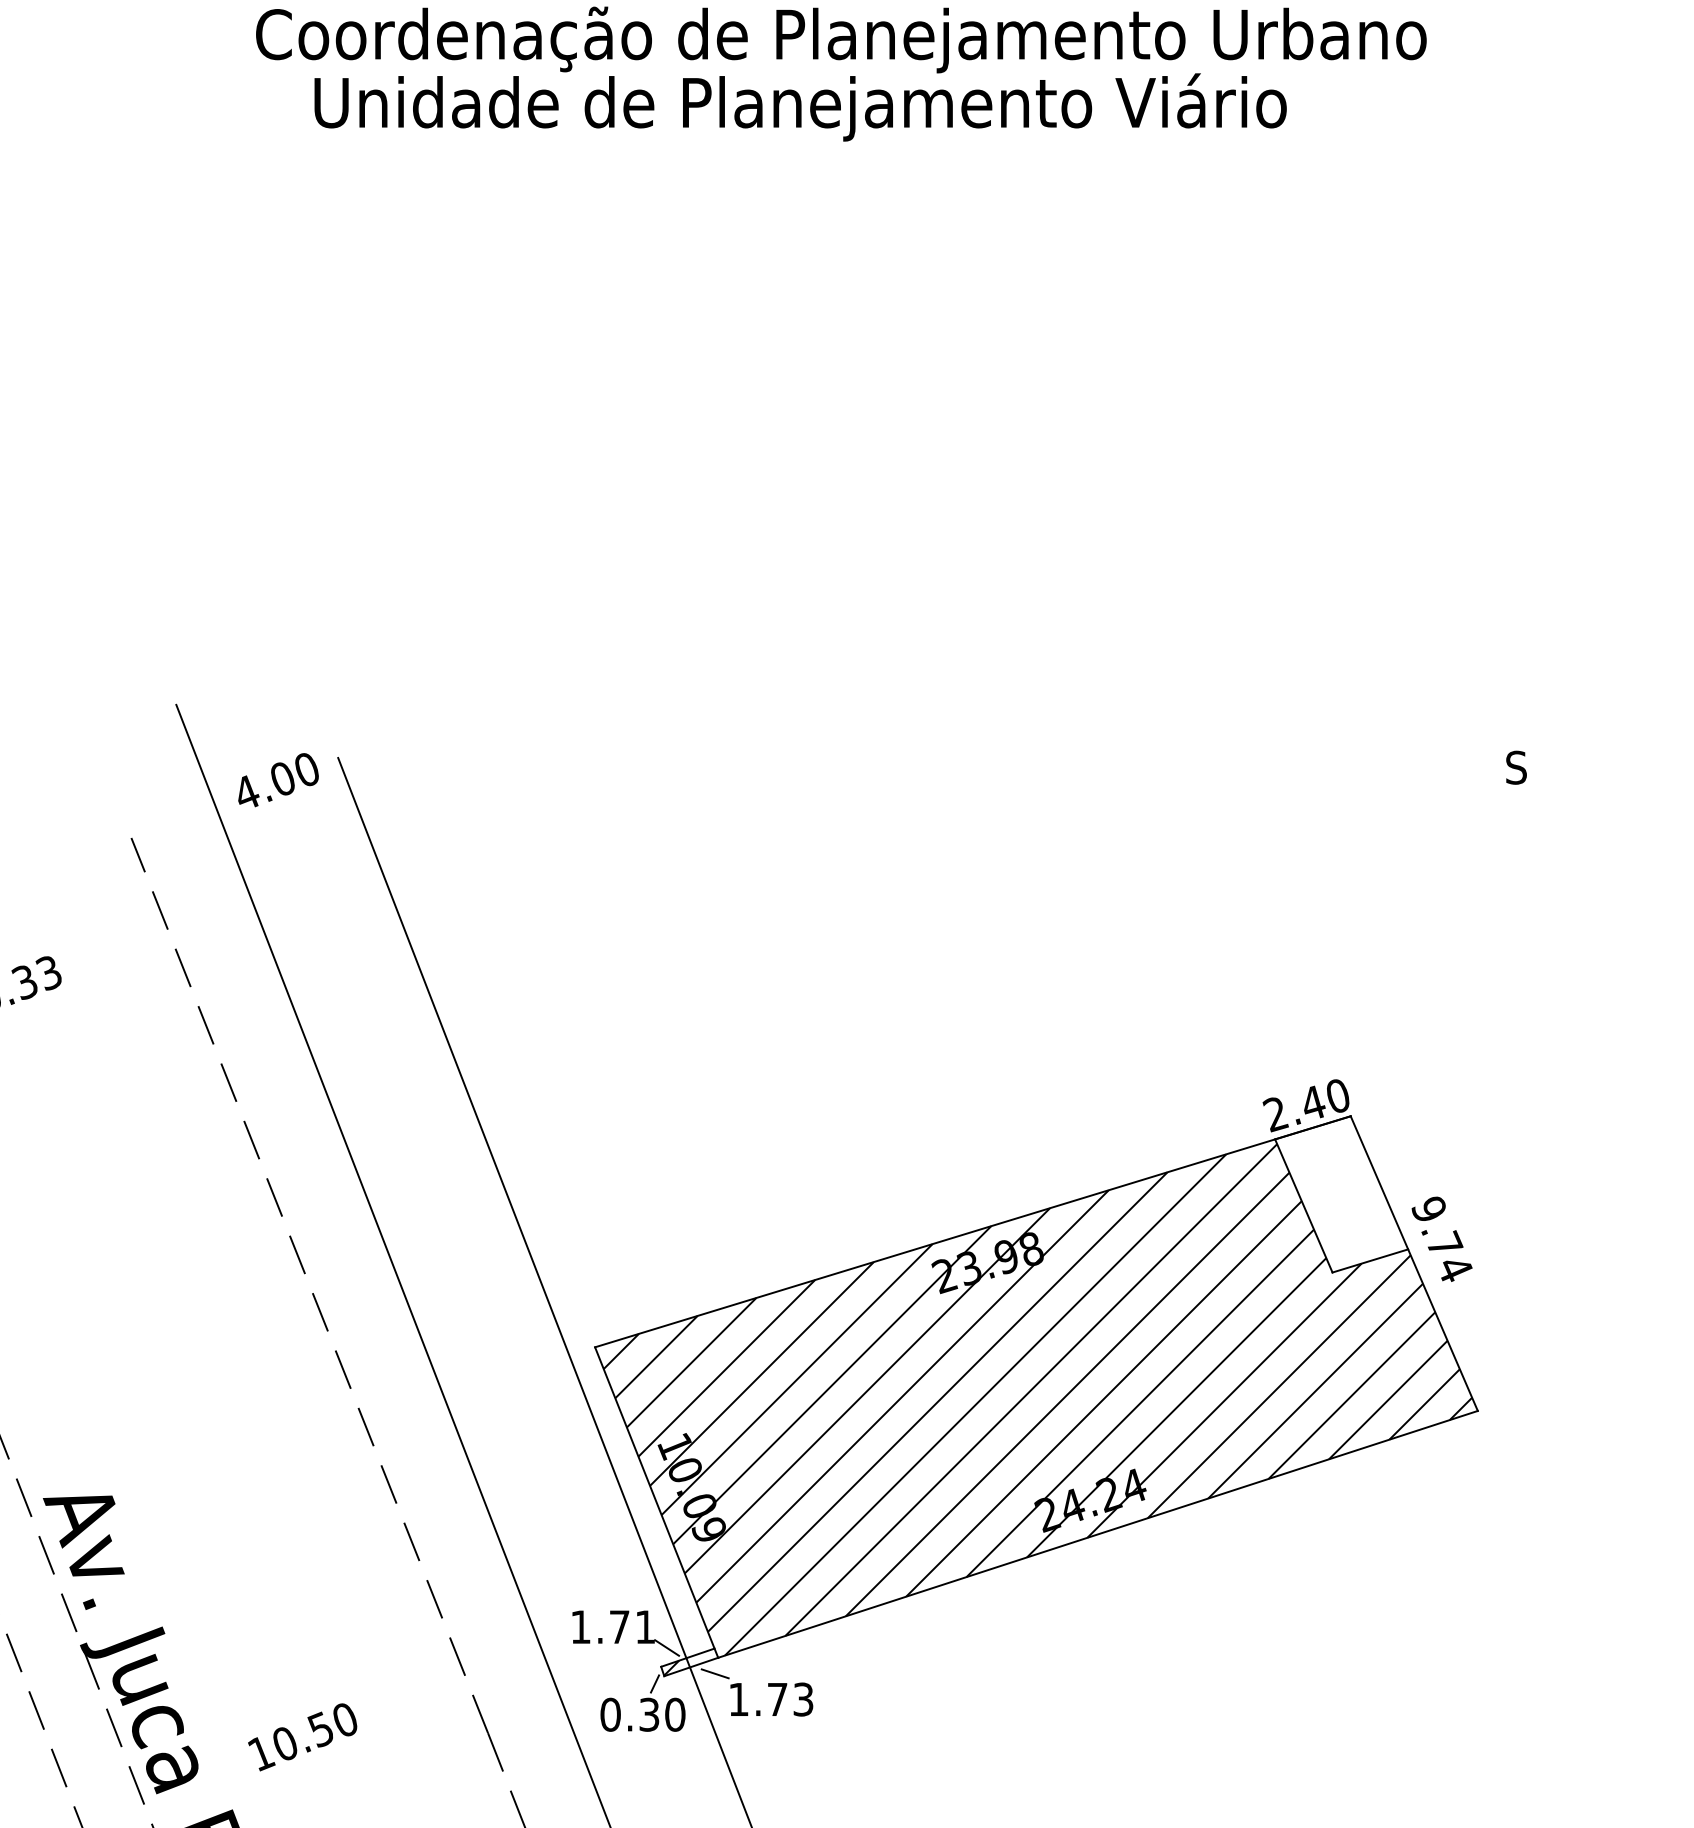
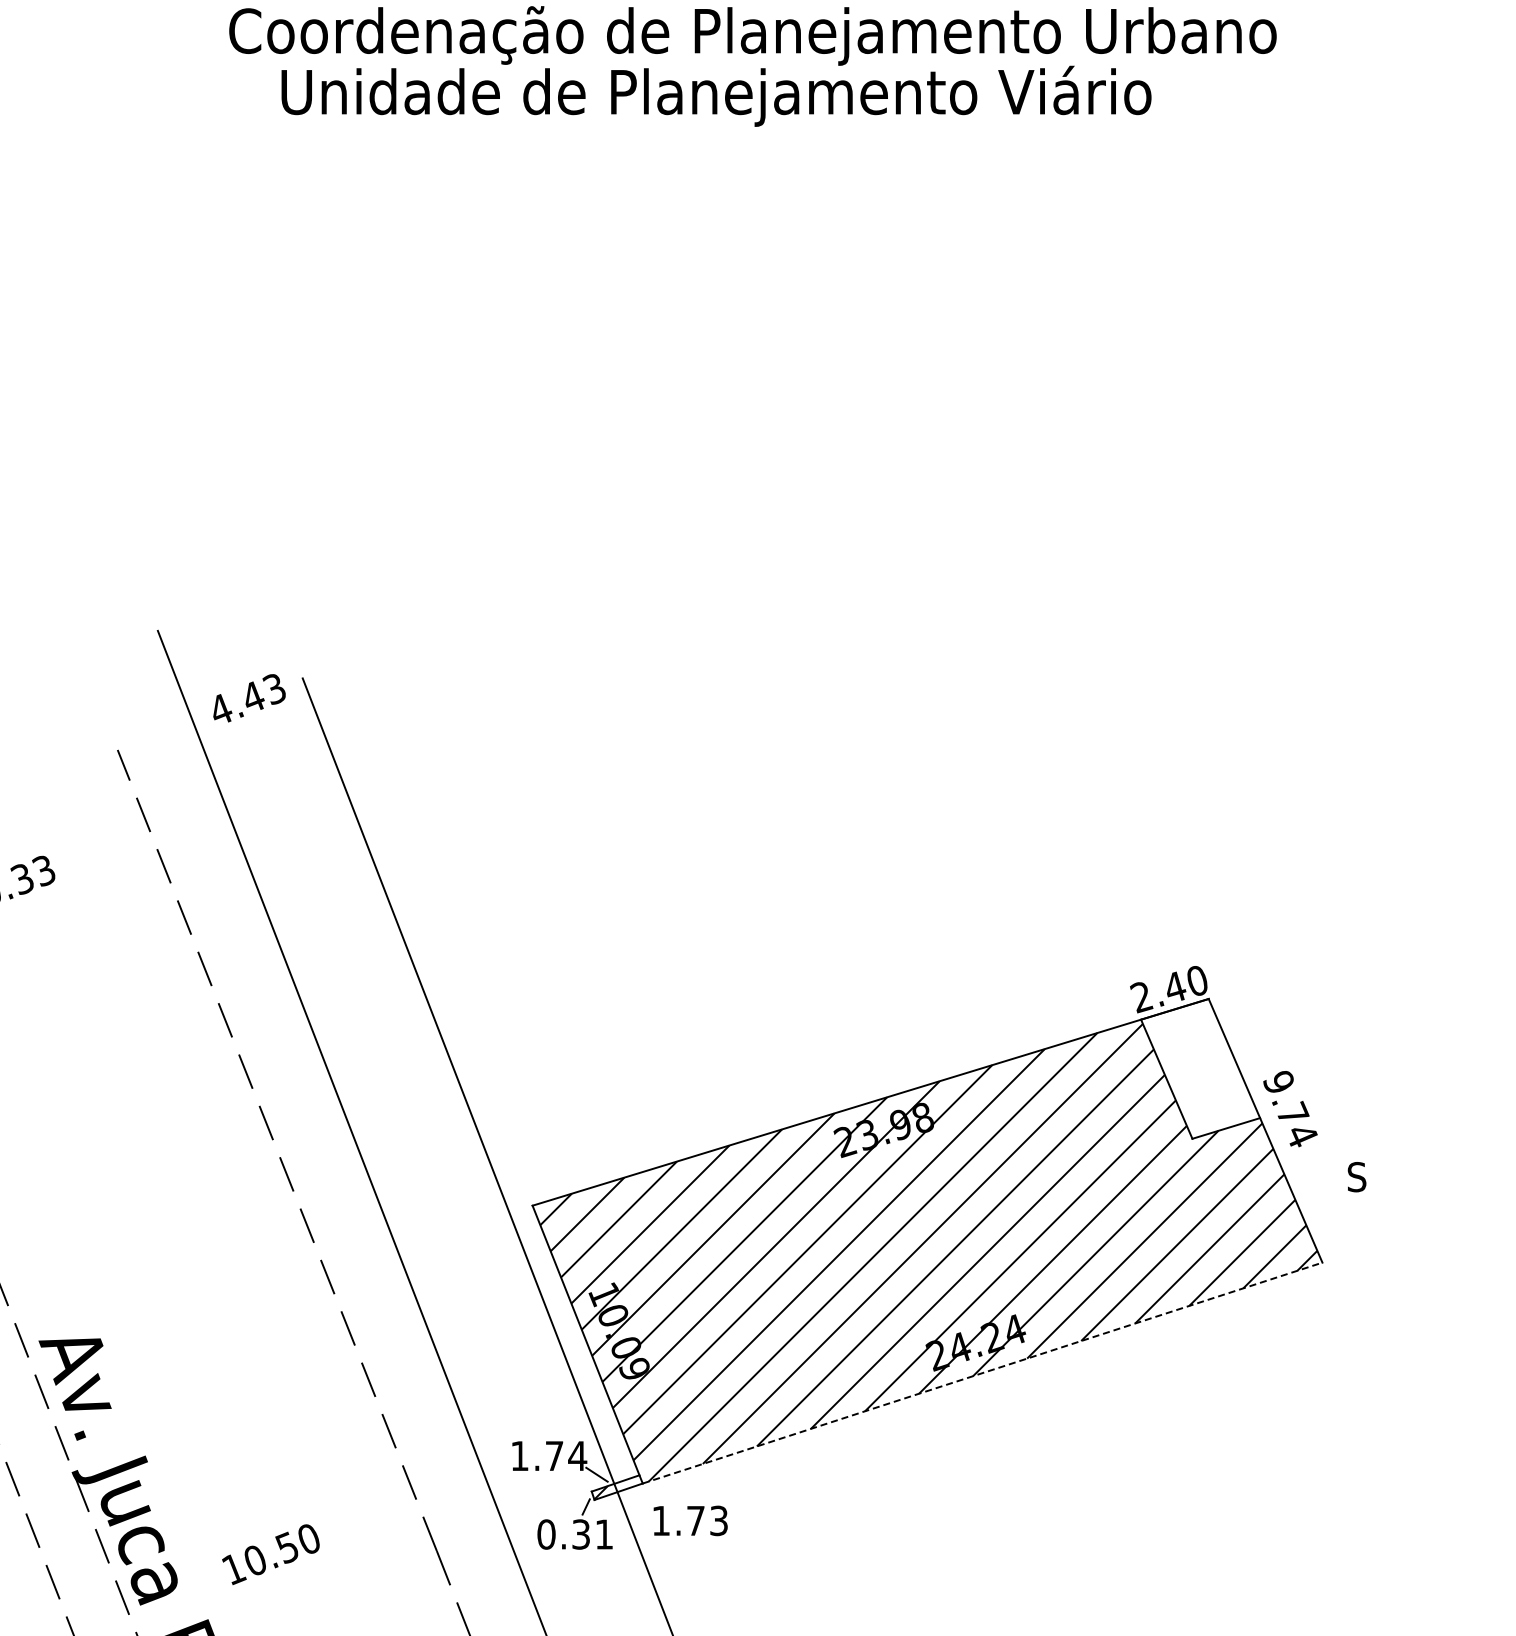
text: (1515, 768) -> (1356, 1177), moved
text: (294, 773) -> (263, 692), 4.00 -> 4.43
line: (1099, 1533) -> (983, 1372), solid -> dashed
text: (645, 1626) -> (577, 1455), 1.71 -> 1.74
line: (715, 1673) -> (640, 1497), removed
text: (675, 1714) -> (604, 1534), 0.30 -> 0.31

